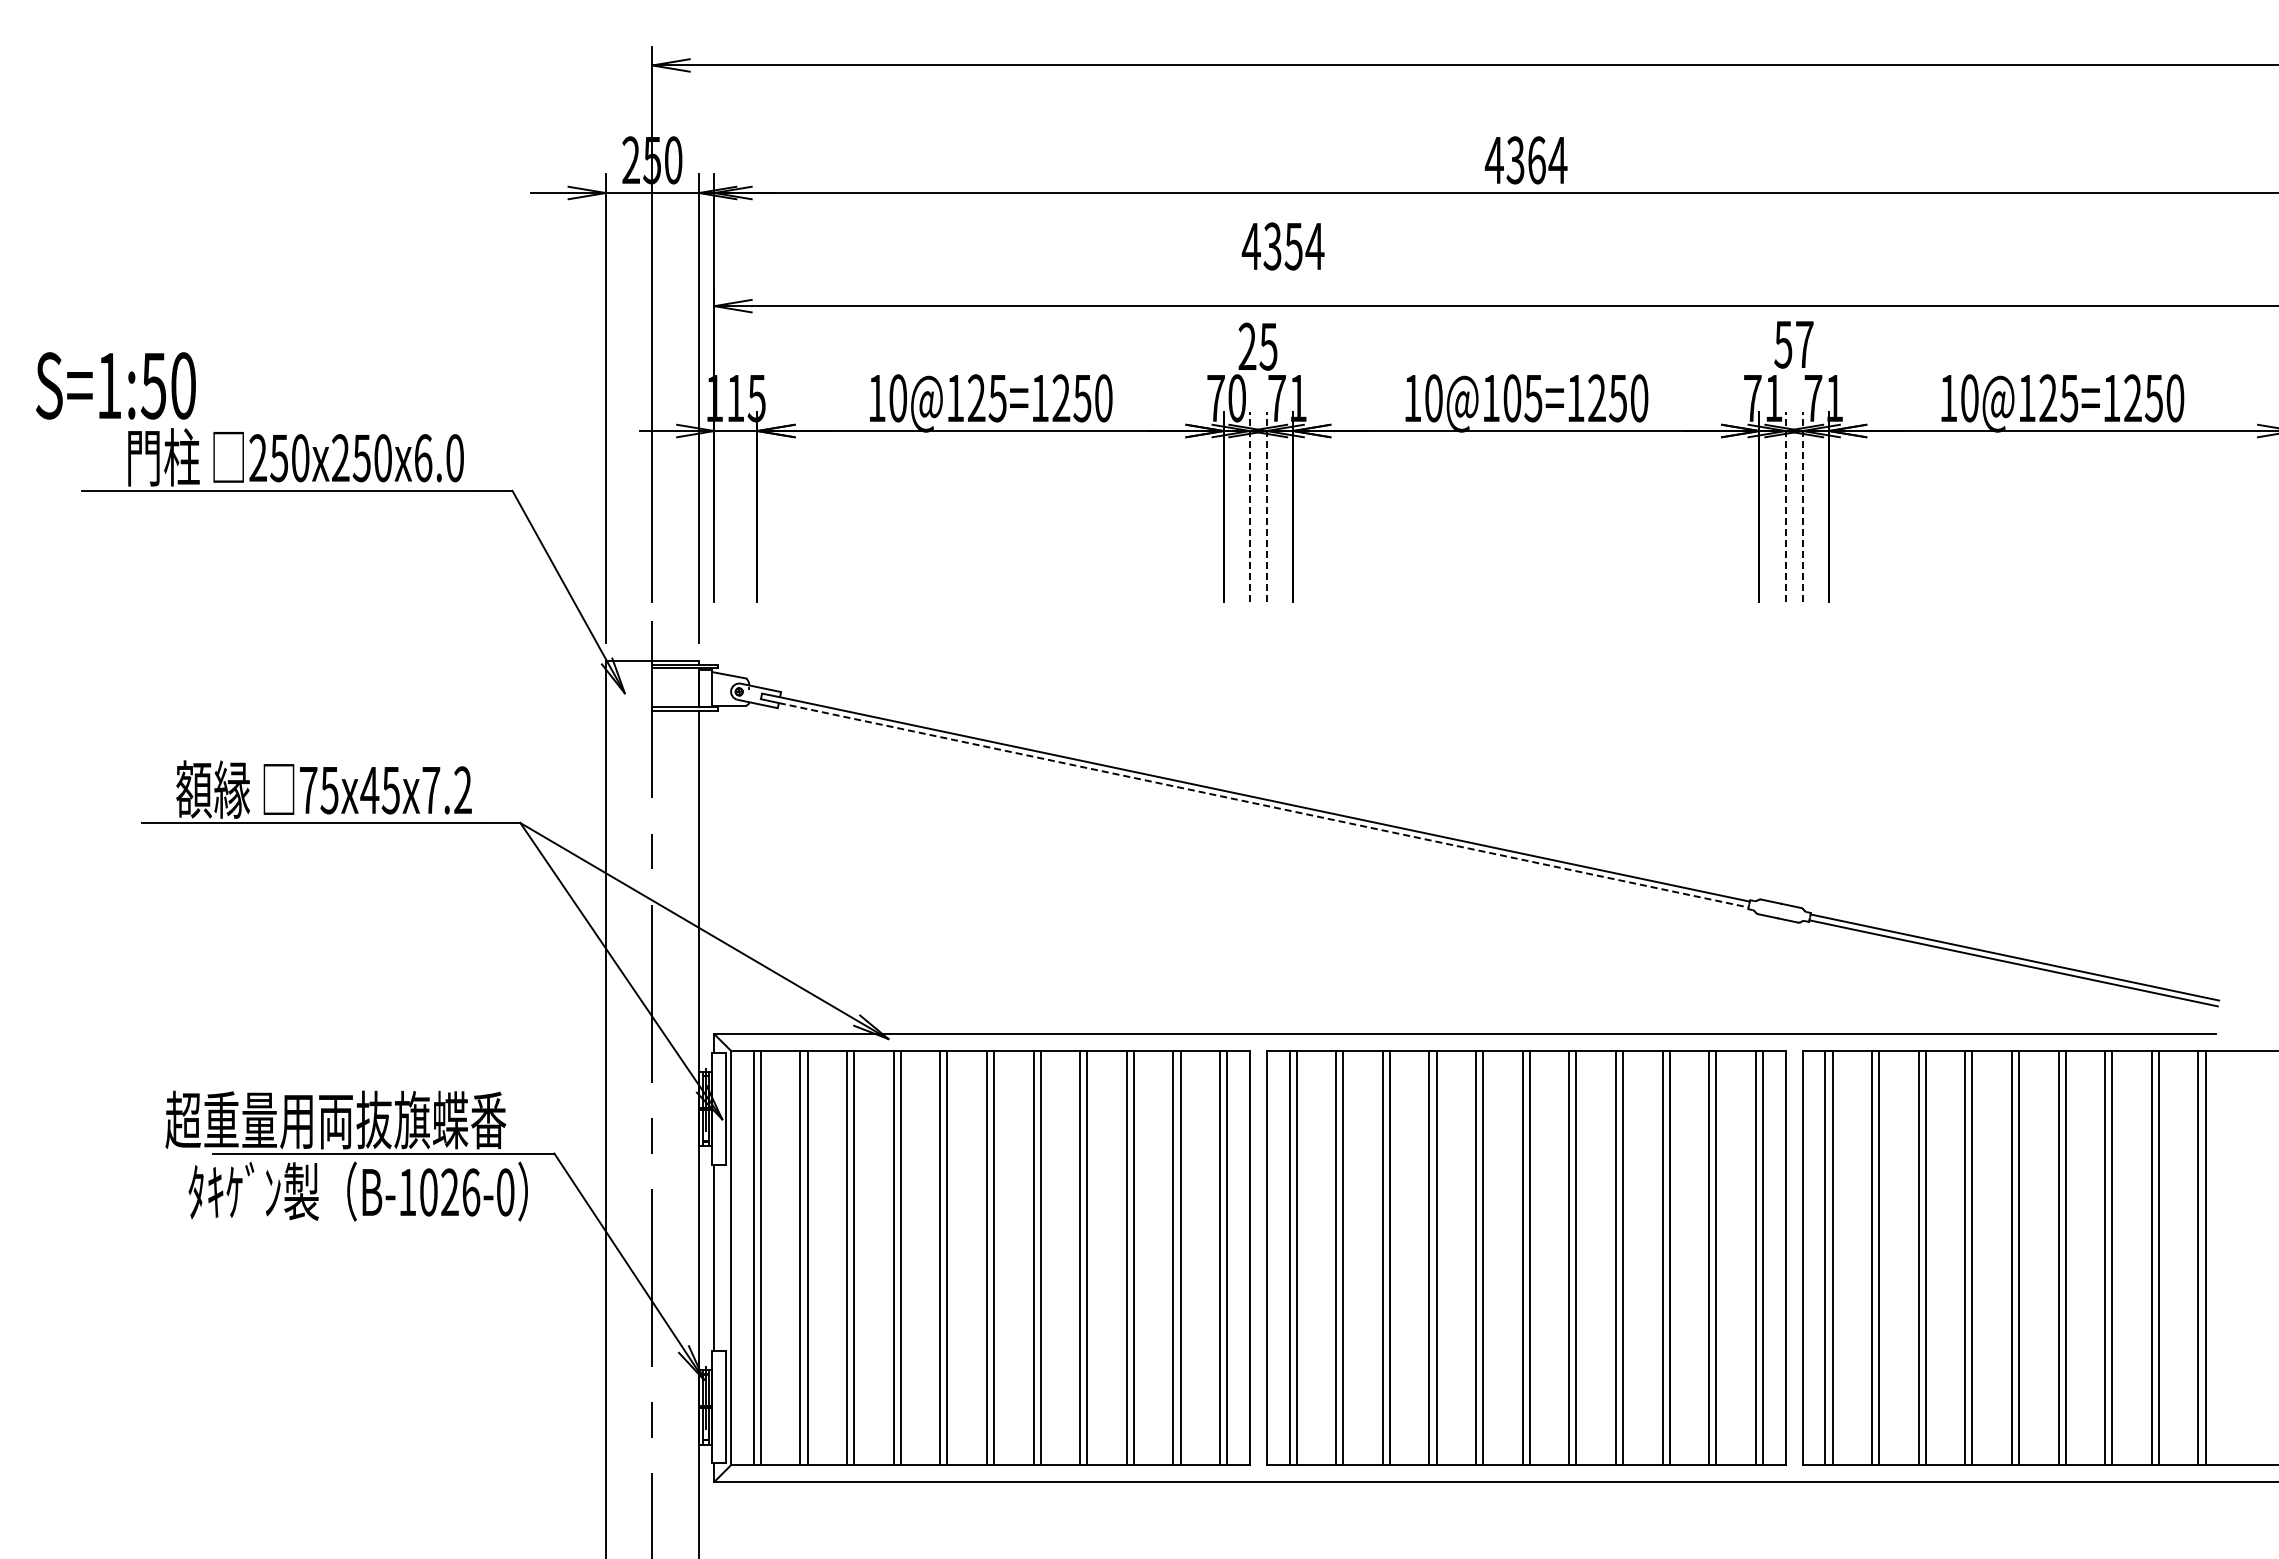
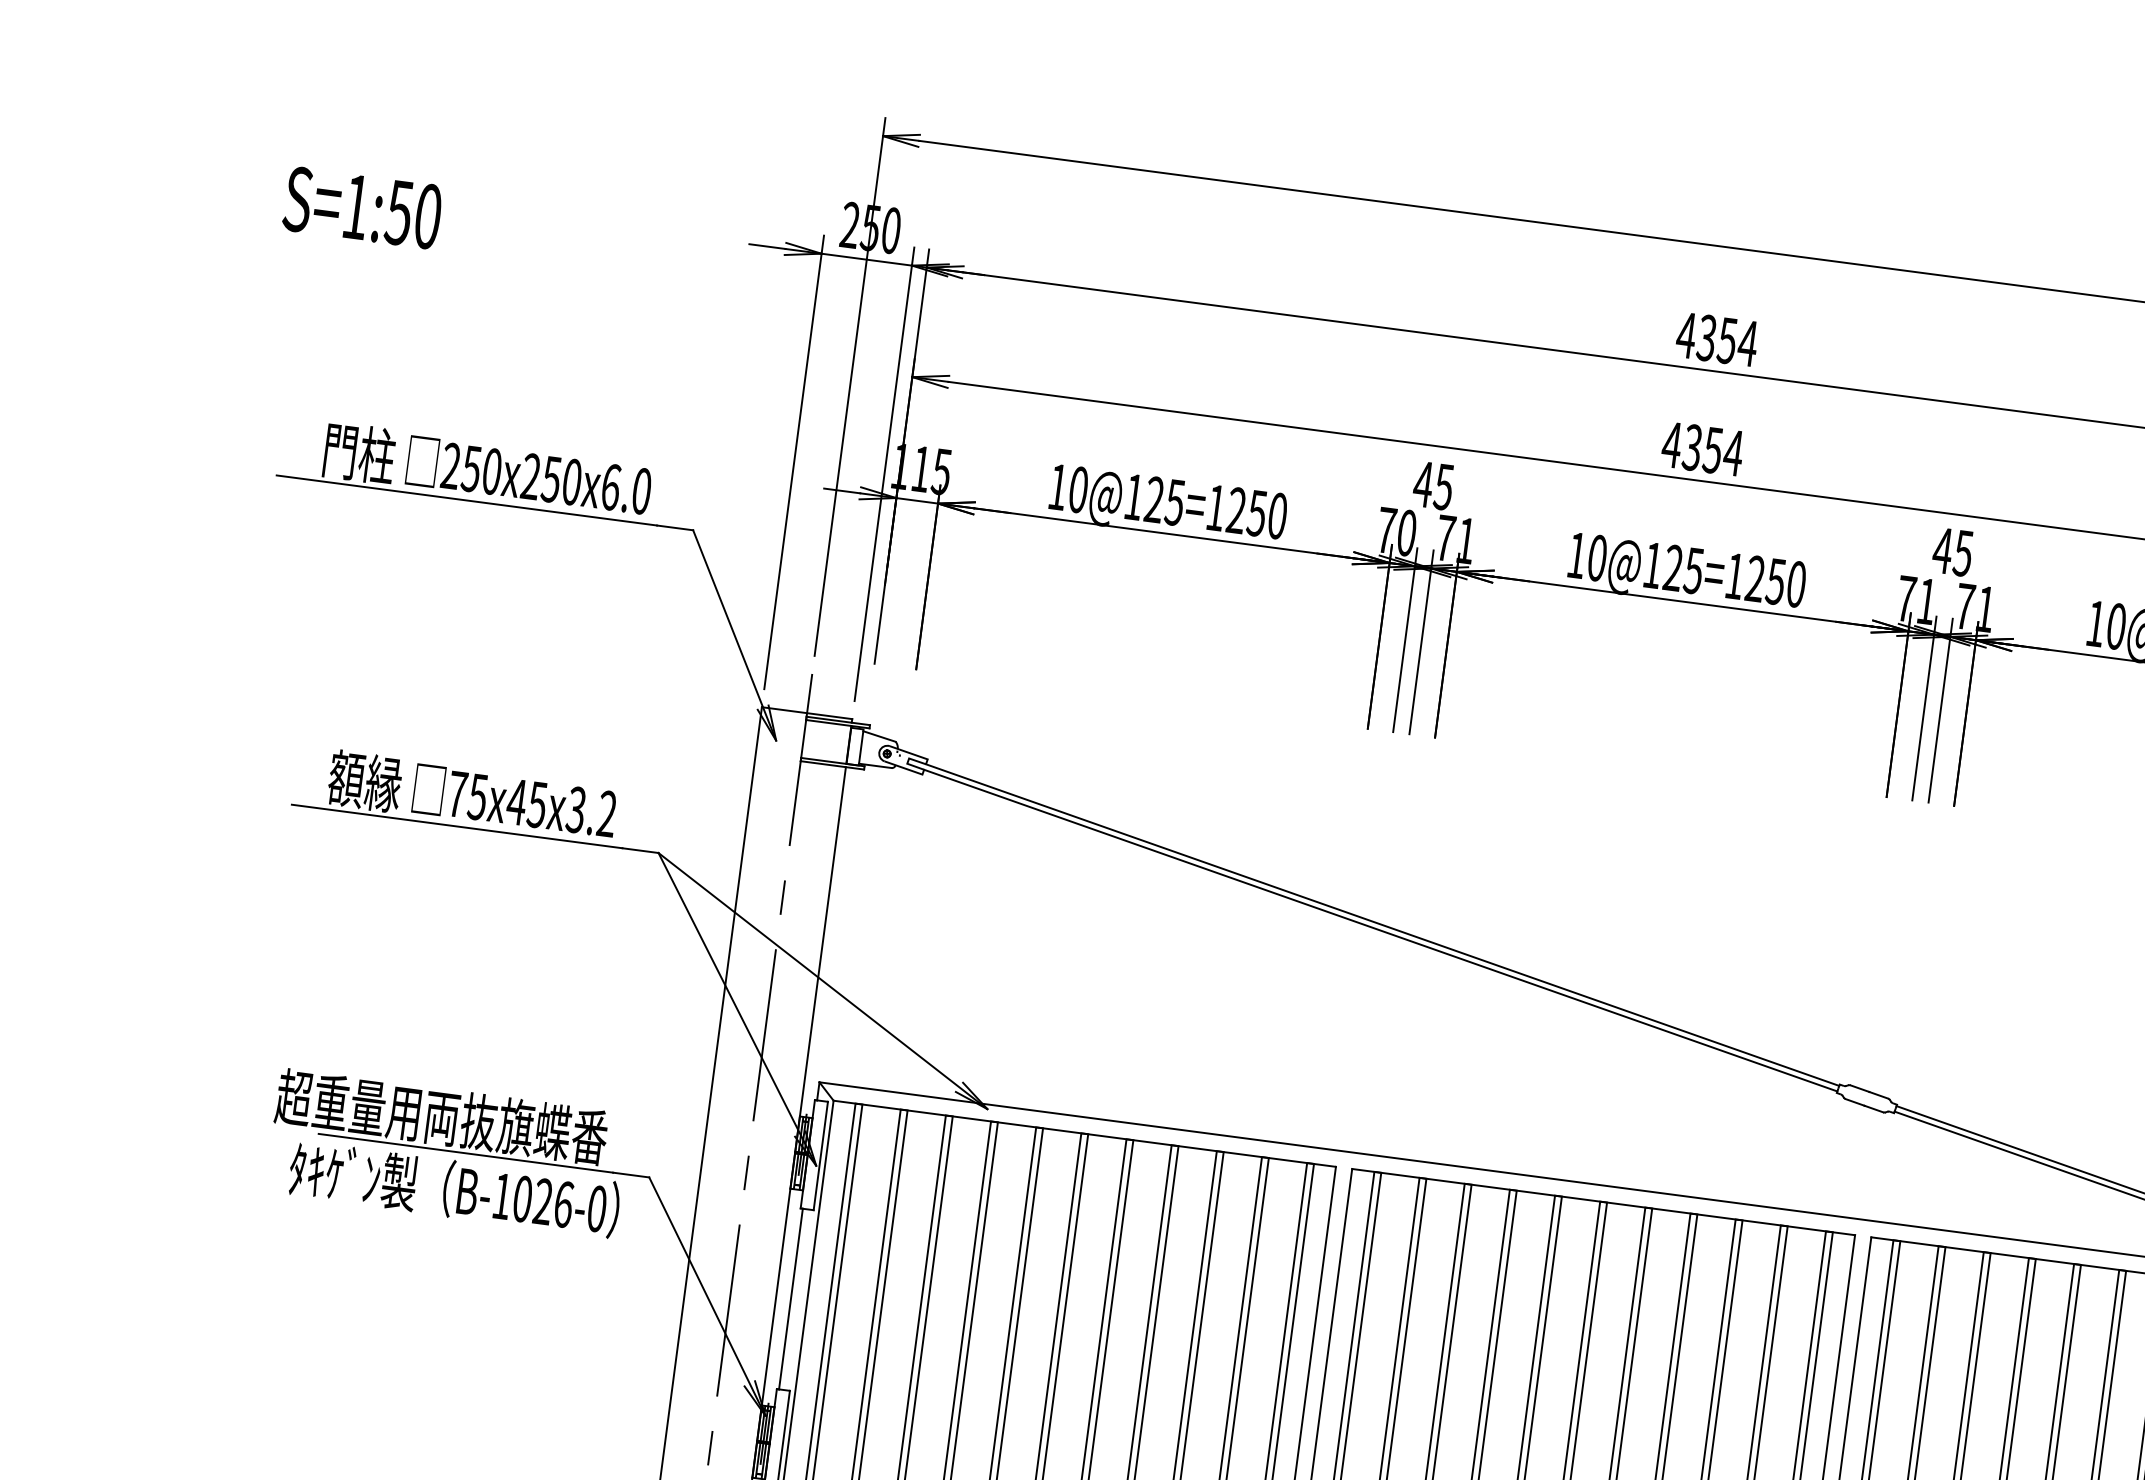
text: (1536, 160) -> (1727, 340), 4364 -> 4354
text: (1282, 246) -> (1702, 448), moved
text: (1793, 344) -> (1952, 551), 57 -> 45
text: (1246, 345) -> (1422, 483), 25 -> 45
text: (115, 385) -> (362, 207), moved
text: (1512, 398) -> (1673, 568), 10@105=1250 -> 10@125=1250
line: (1249, 507) -> (1404, 640), dashed -> solid
line: (1266, 507) -> (1421, 642), dashed -> solid
line: (1785, 507) -> (1924, 708), dashed -> solid
line: (1802, 507) -> (1940, 710), dashed -> solid
text: (431, 790) -> (576, 810), 75x45x7.2 -> 75x45x3.2
line: (1263, 805) -> (1380, 930), dashed -> solid

